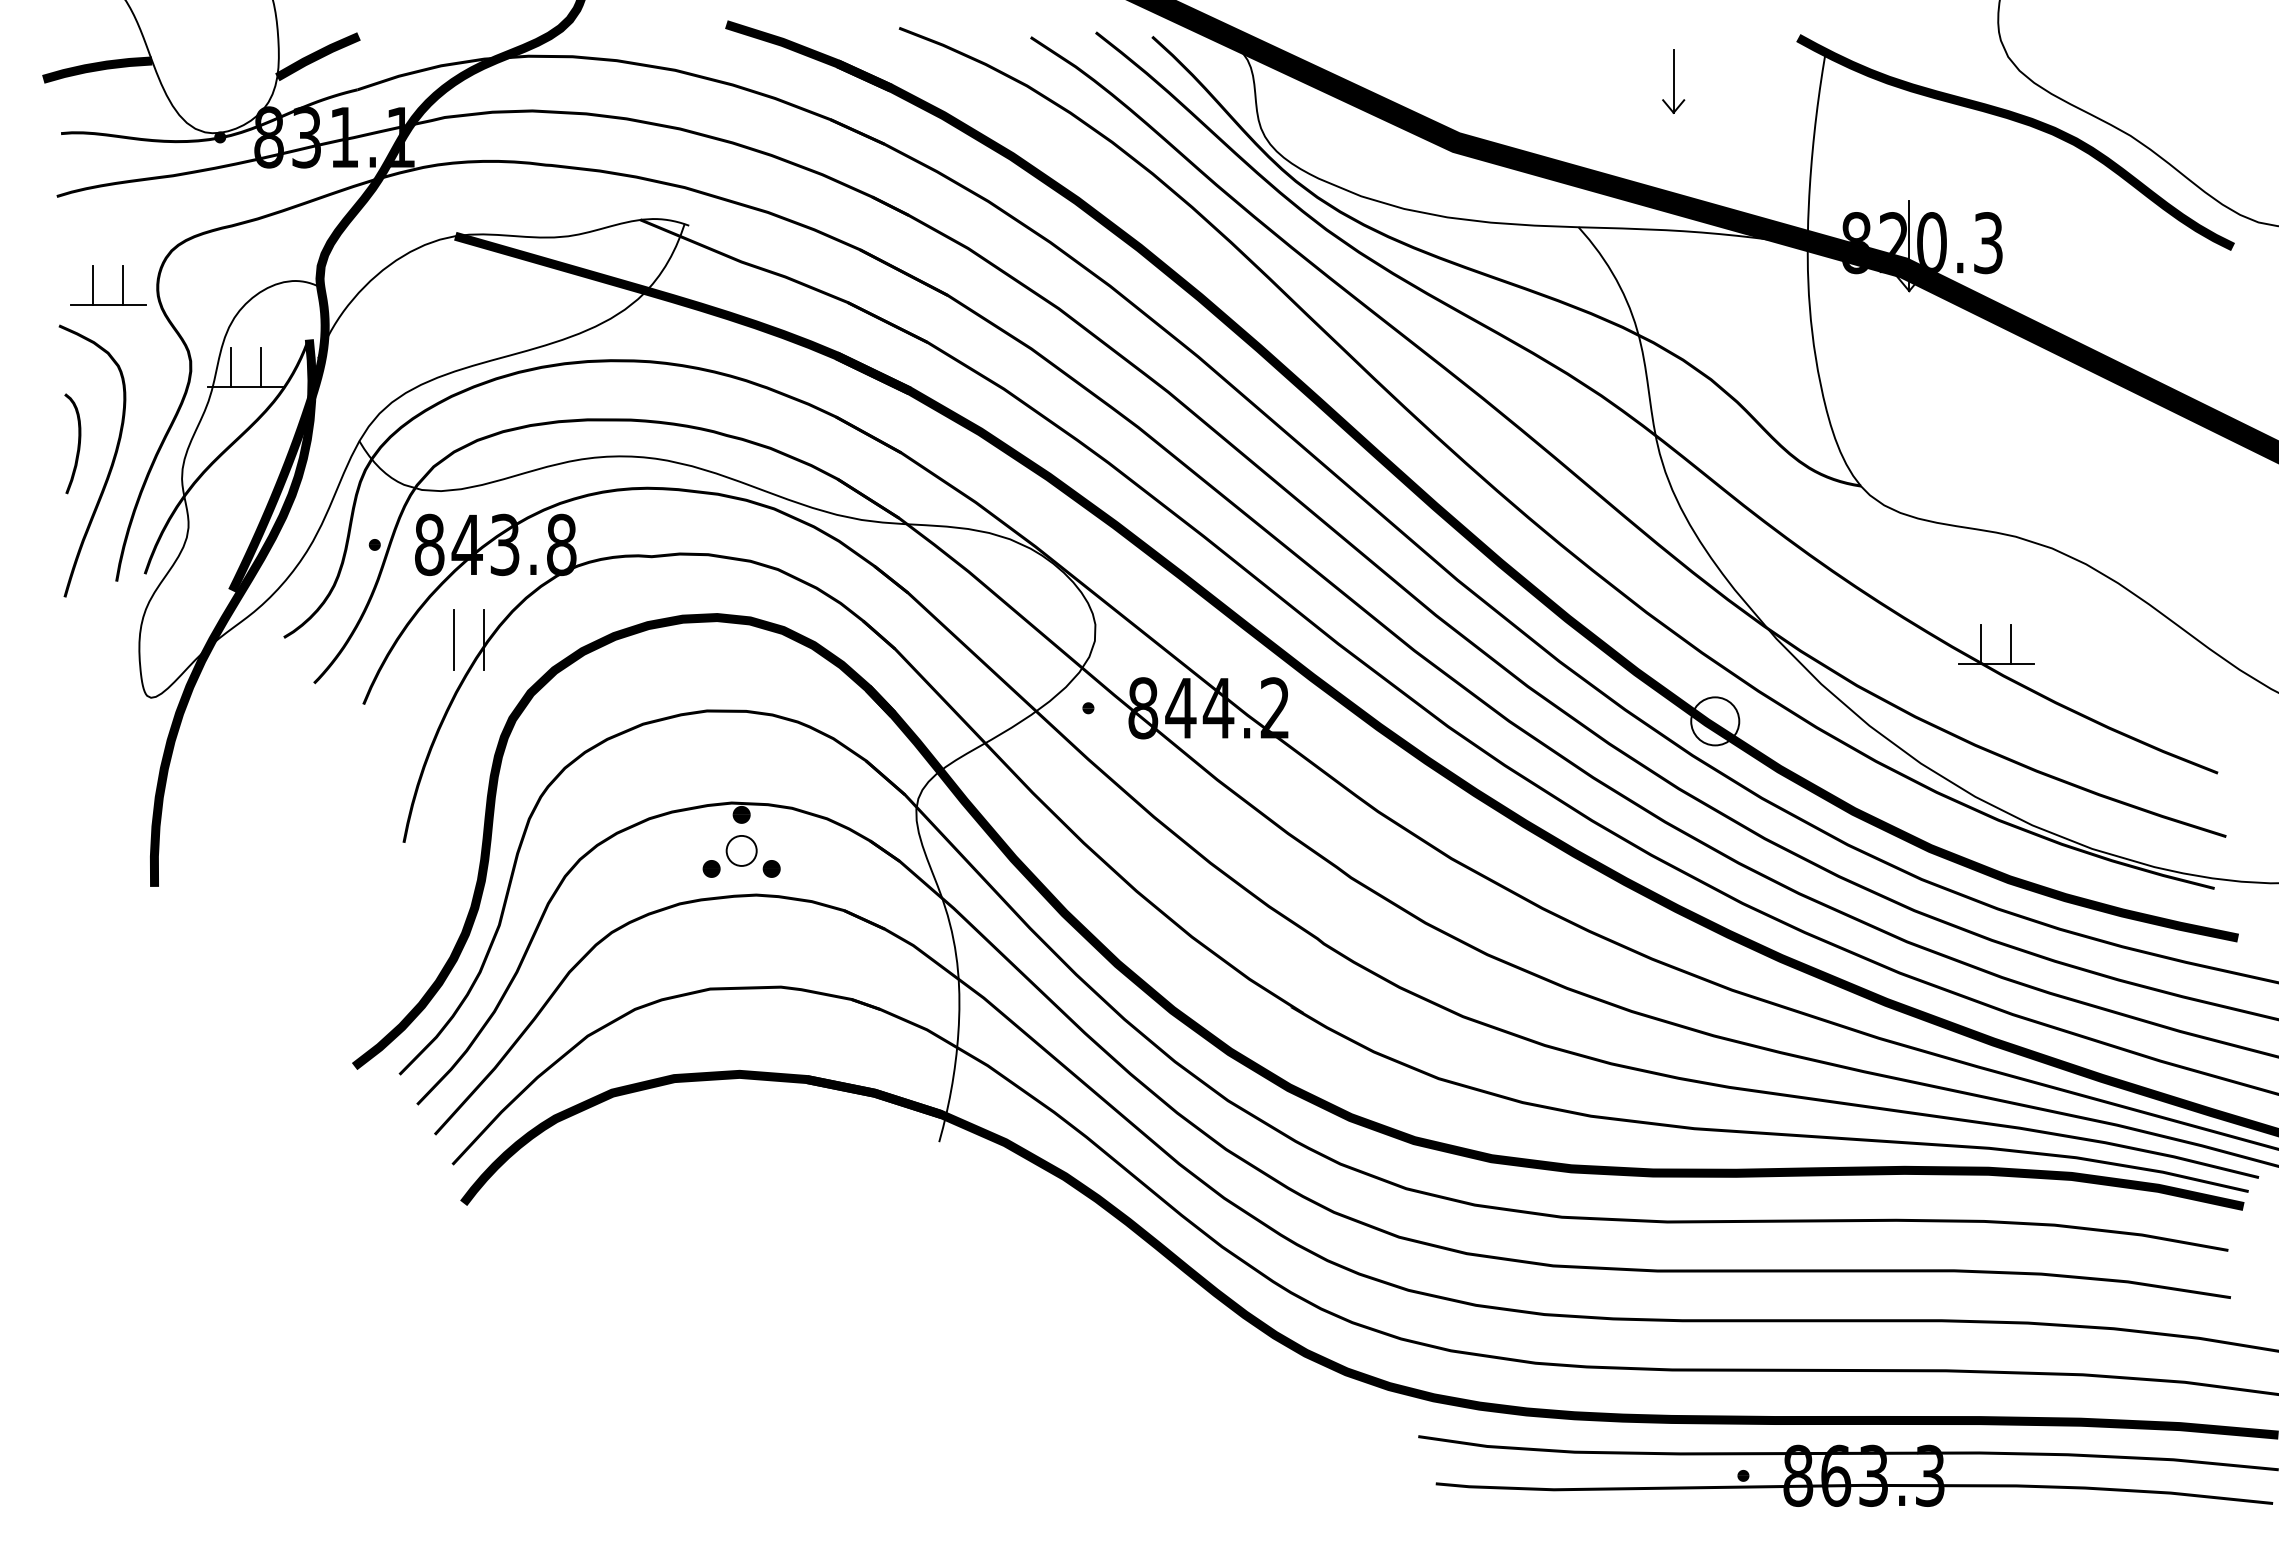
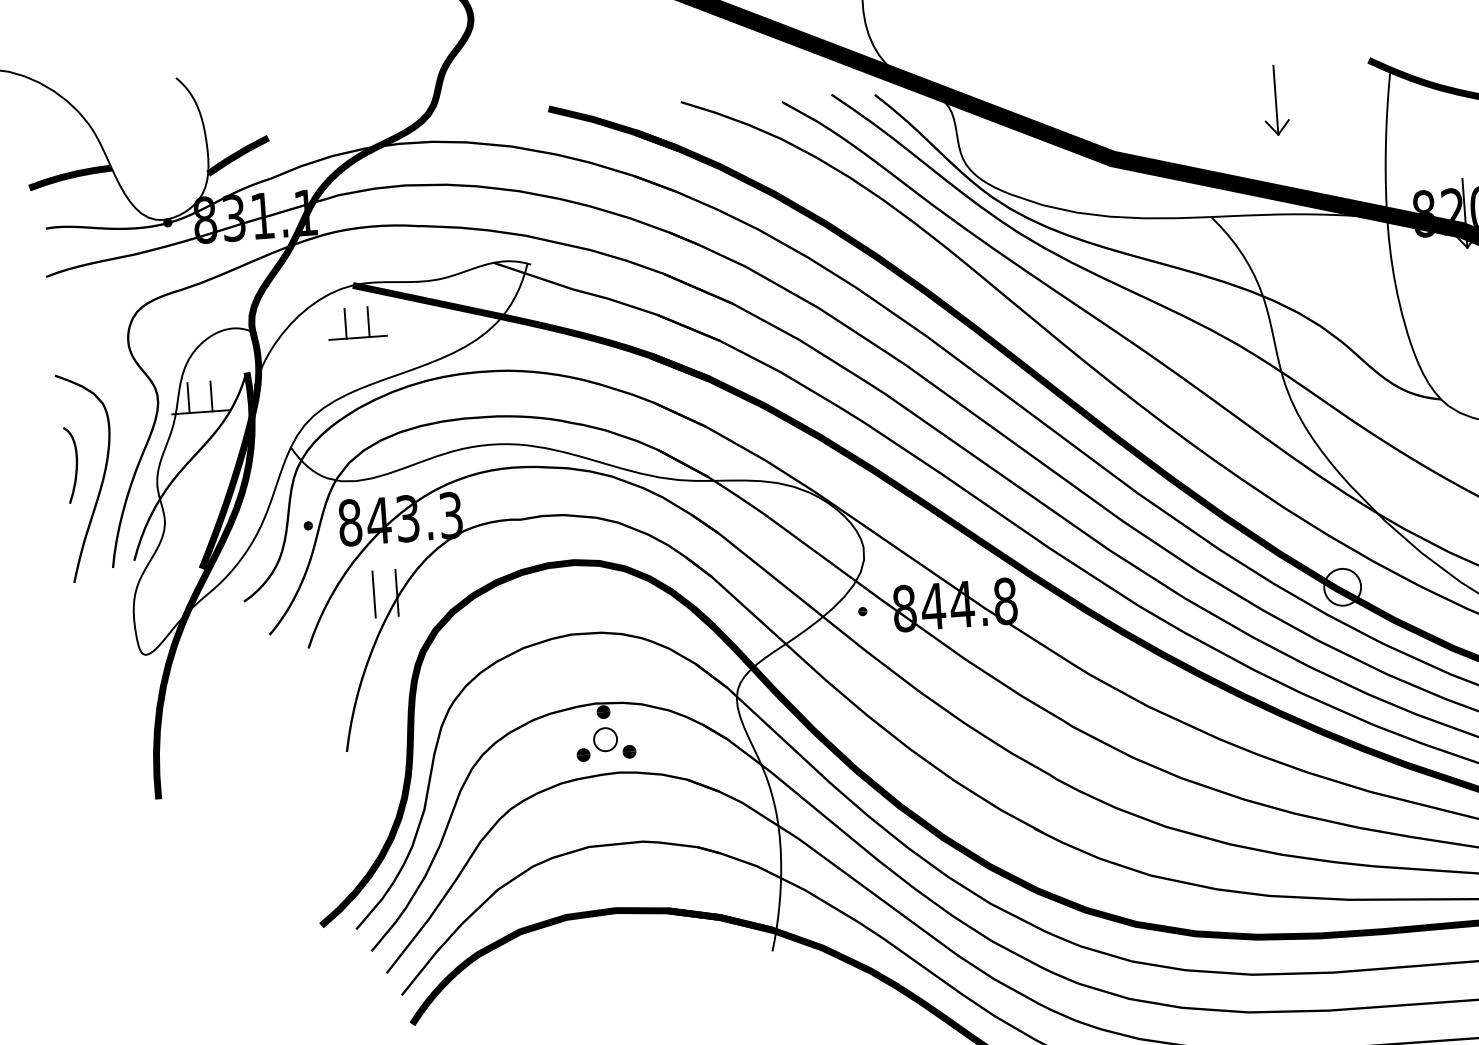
part: (1673, 81) -> (1275, 100), size x1.43
part: (122, 285) -> (368, 322), moved
text: (561, 544) -> (451, 515), 843.8 -> 843.3
text: (1275, 708) -> (1005, 601), 844.2 -> 844.8

